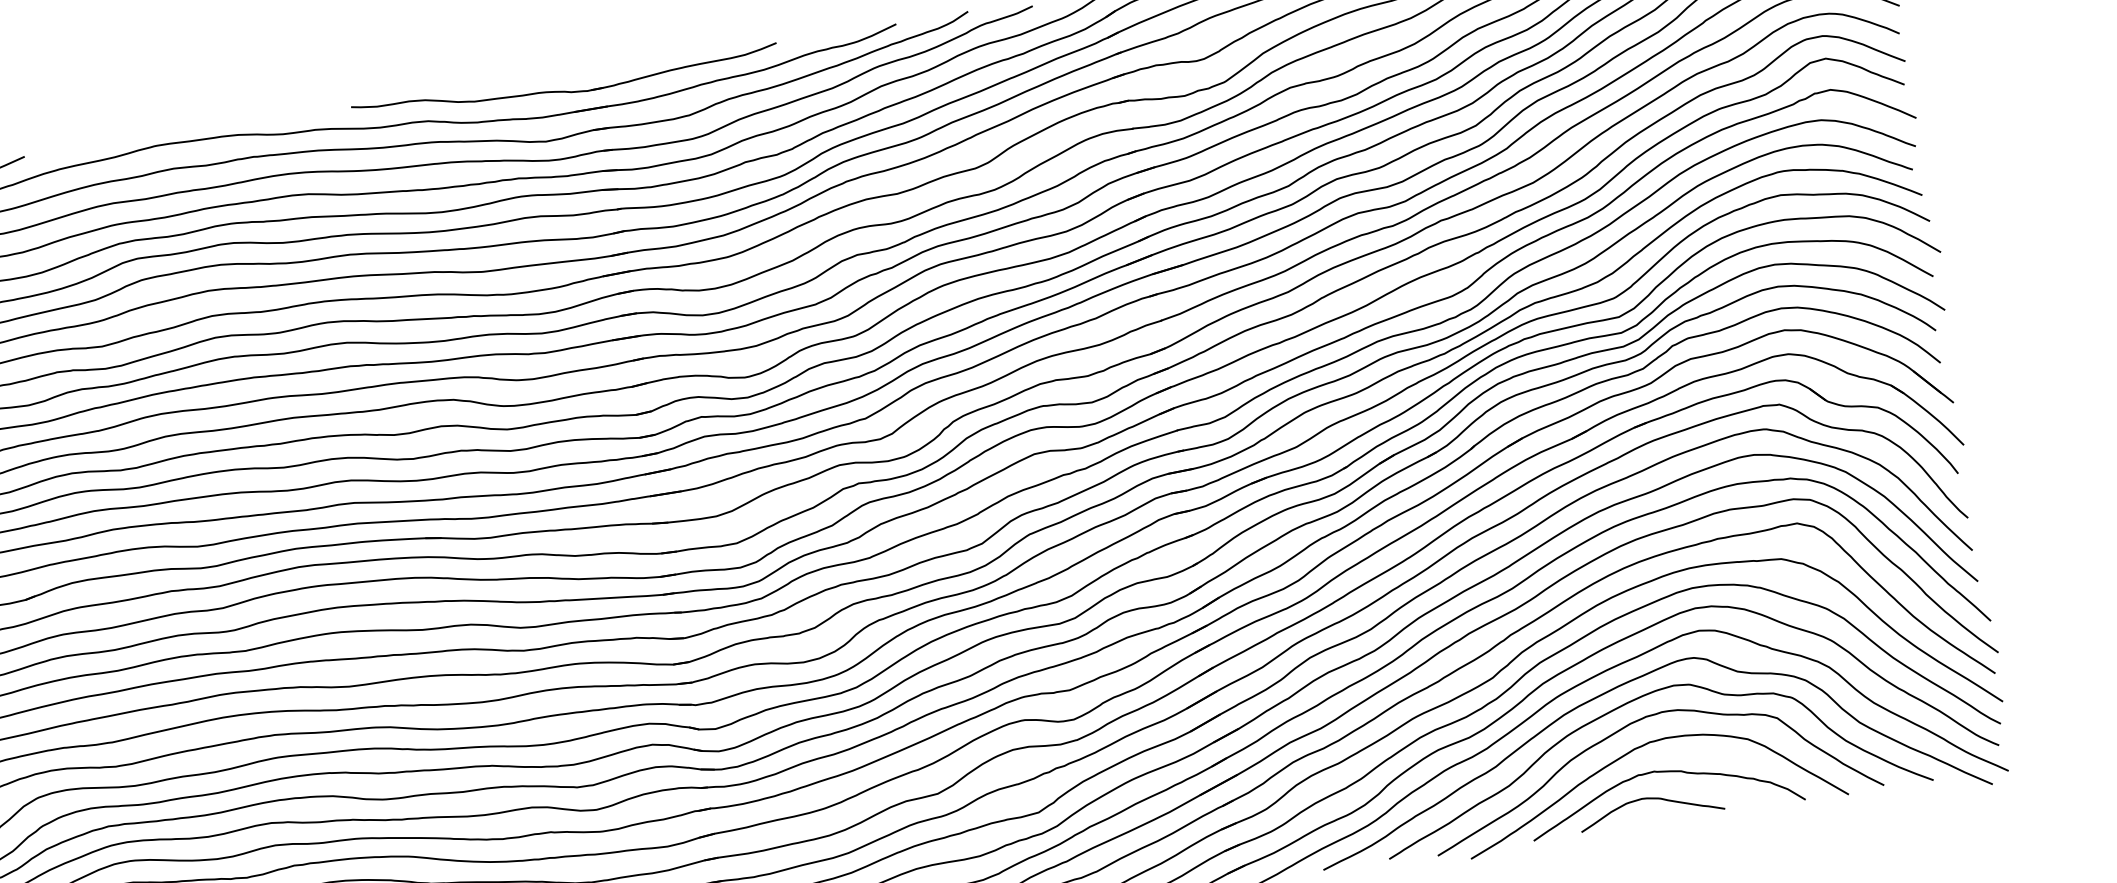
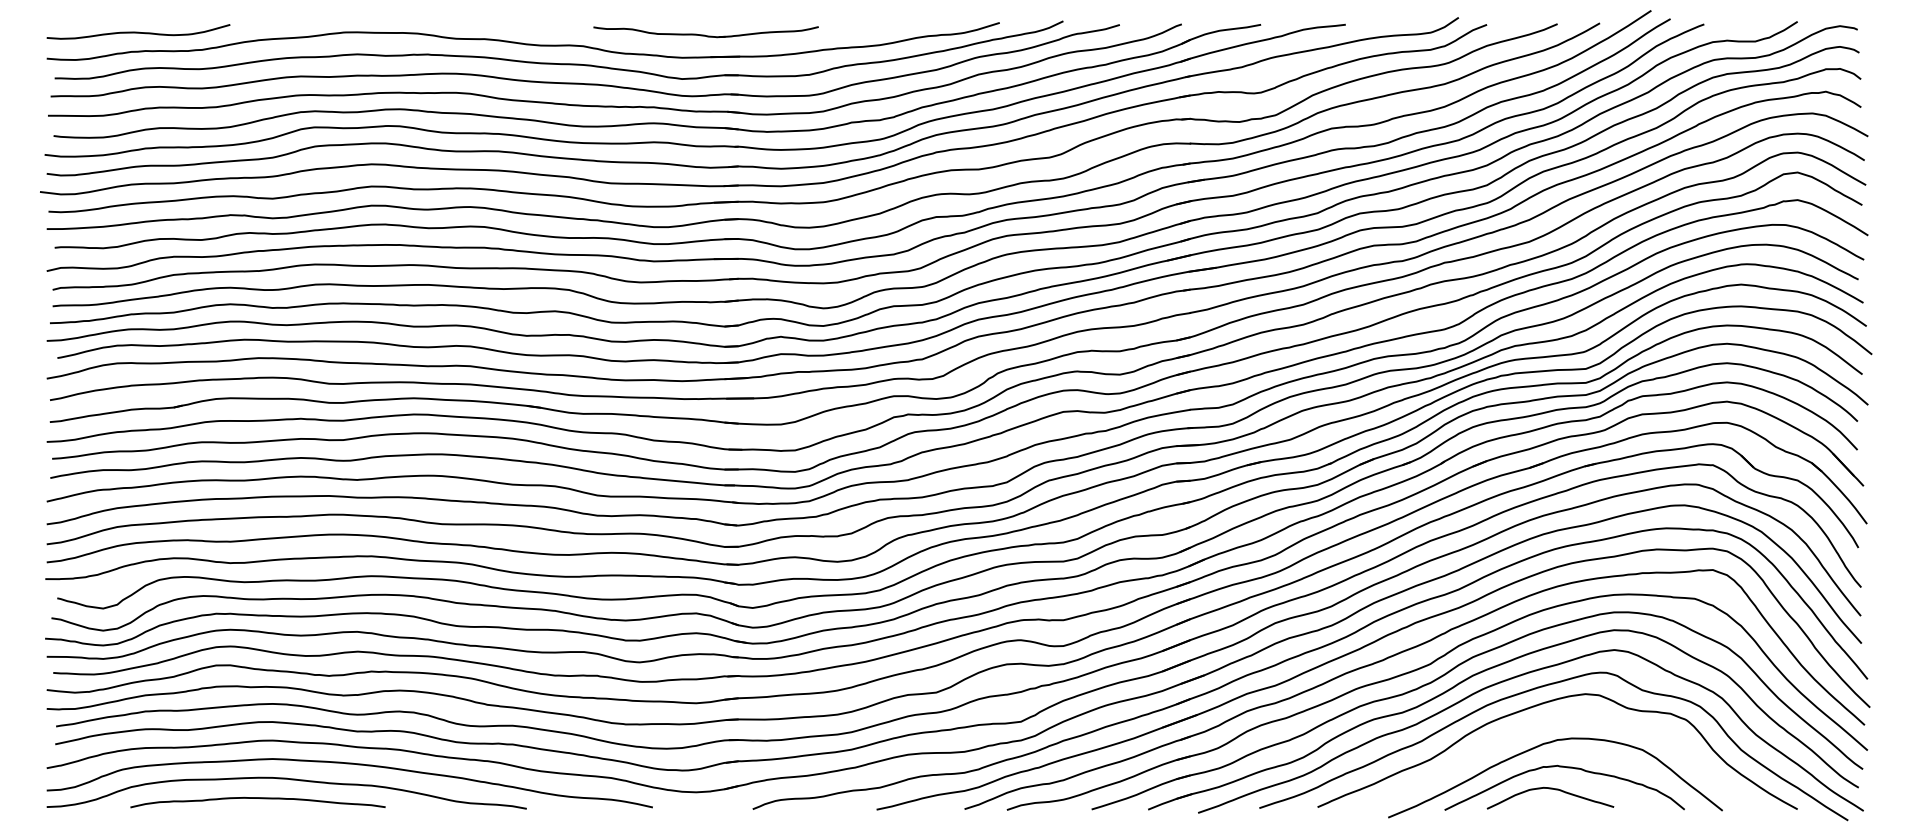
part: (564, 83) -> (705, 31), size x0.6
curve: (1626, 727) -> (1539, 724), removed

